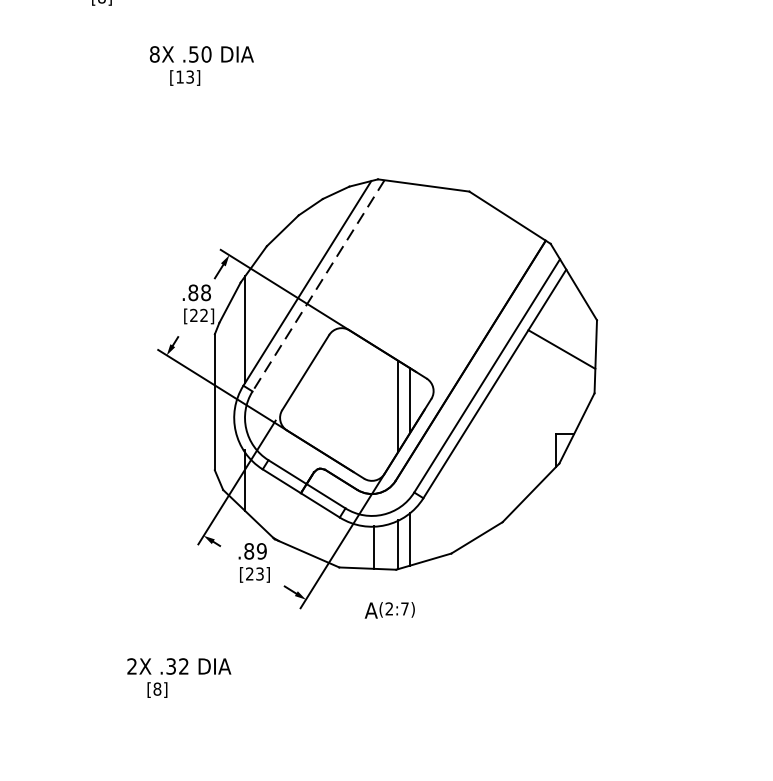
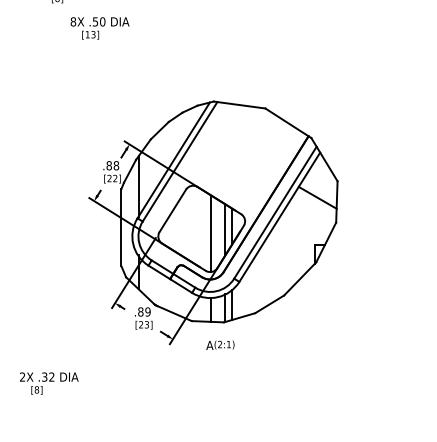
text: (200, 66) -> (99, 28), moved
line: (317, 287) -> (179, 162), dashed -> solid
line: (374, 412) -> (211, 233), added
text: (404, 608) -> (228, 344), (2:7) -> (2:1)
text: (179, 677) -> (49, 383), moved

